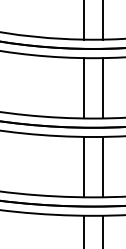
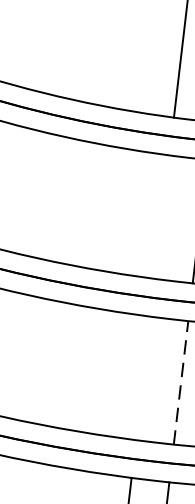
line: (84, 88) -> (162, 217), removed
line: (84, 166) -> (143, 377), removed
line: (102, 166) -> (180, 381), solid -> dashed

